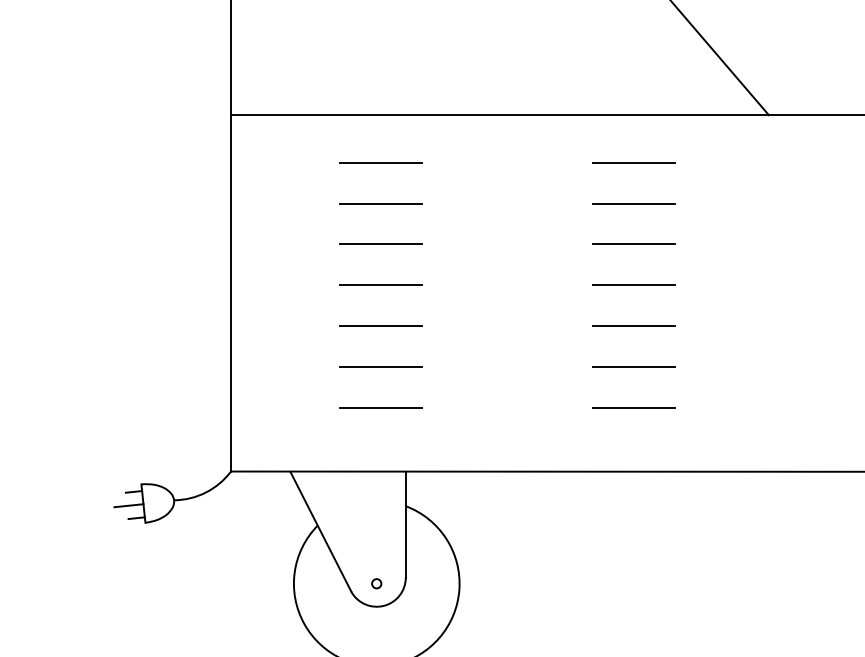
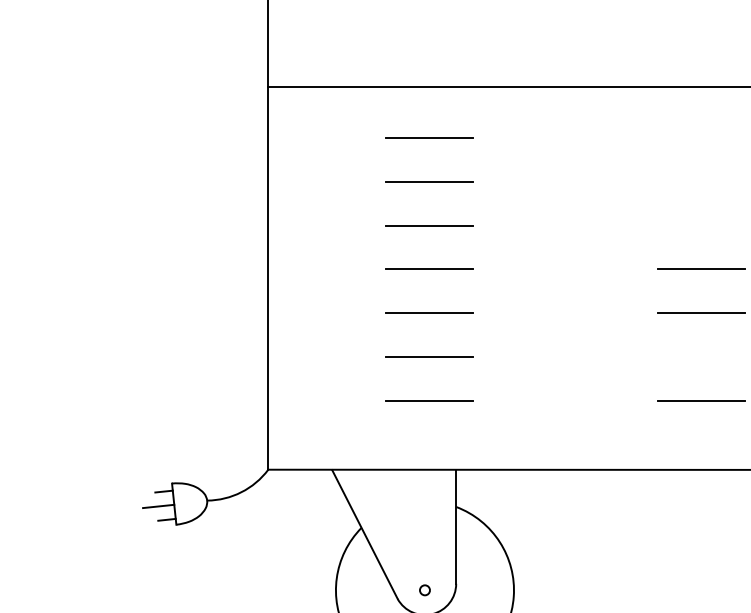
line: (633, 162) -> (700, 137), removed
line: (633, 203) -> (700, 181), removed
line: (633, 244) -> (700, 225), removed
line: (633, 366) -> (700, 356), removed

